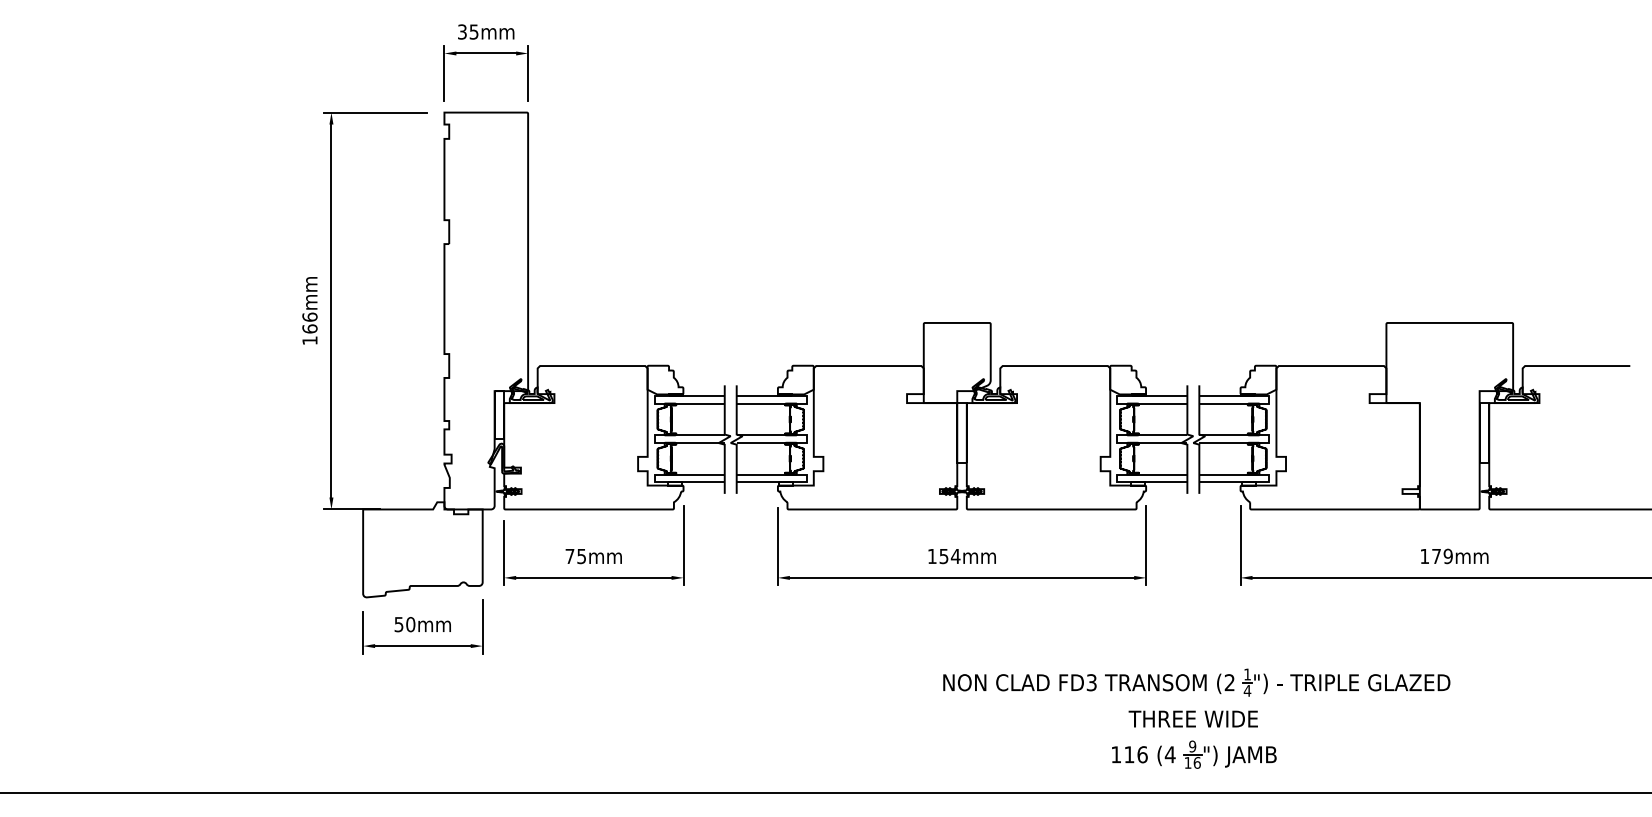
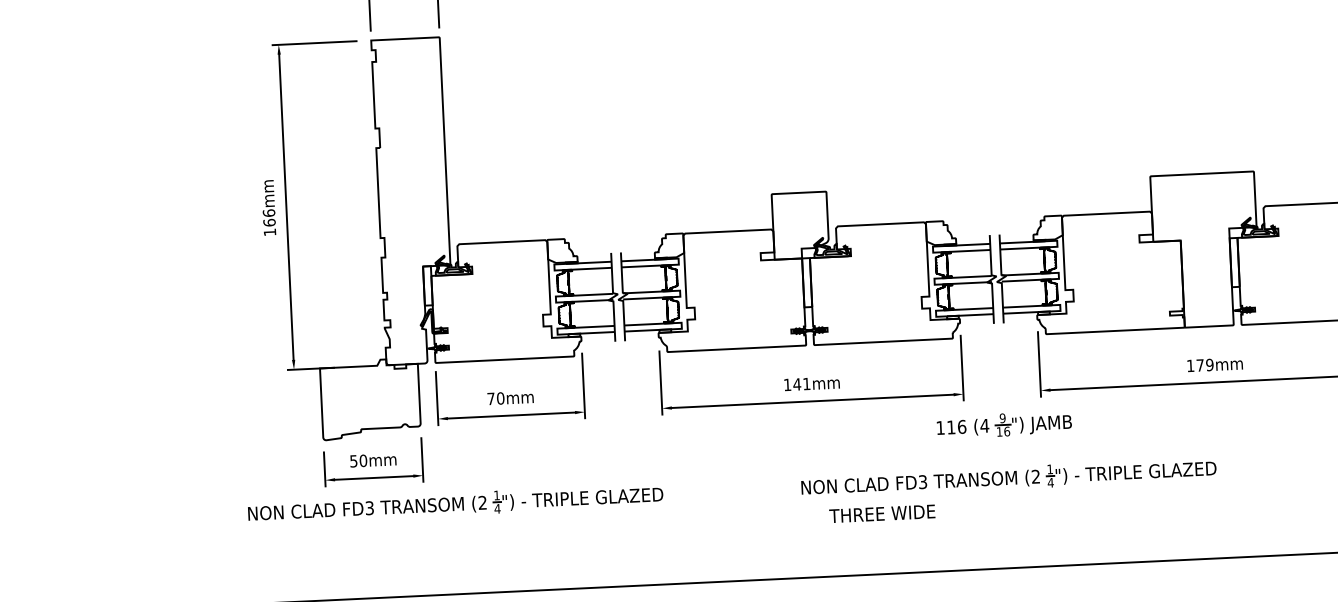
text: (581, 556) -> (500, 398), 75mm -> 70mm
text: (949, 556) -> (801, 384), 154mm -> 141mm
part: (520, 682) -> (455, 503), added
text: (1192, 718) -> (881, 513), moved
part: (1194, 754) -> (1004, 424), moved

